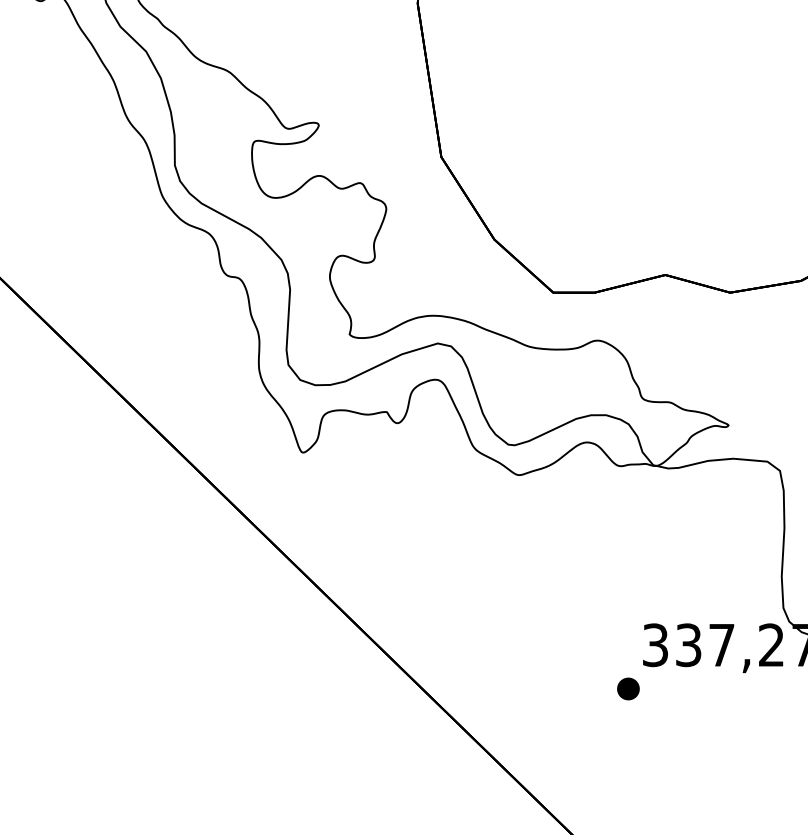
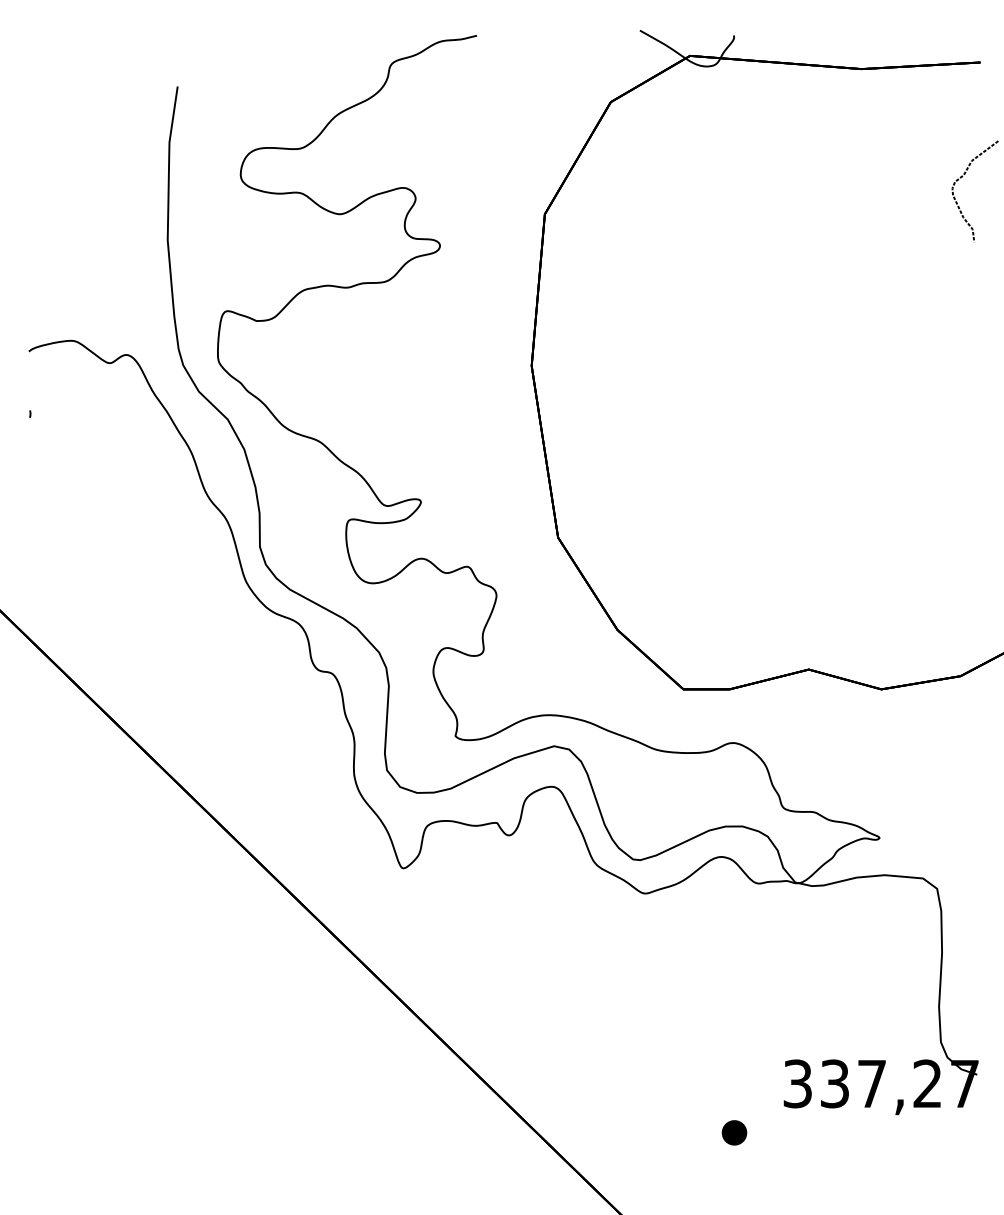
part: (628, 688) -> (734, 1132), moved

